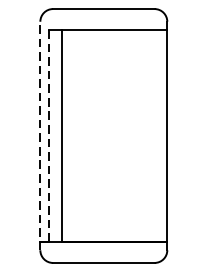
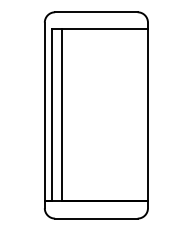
line: (39, 136) -> (44, 115), dashed -> solid
line: (48, 136) -> (51, 115), dashed -> solid

